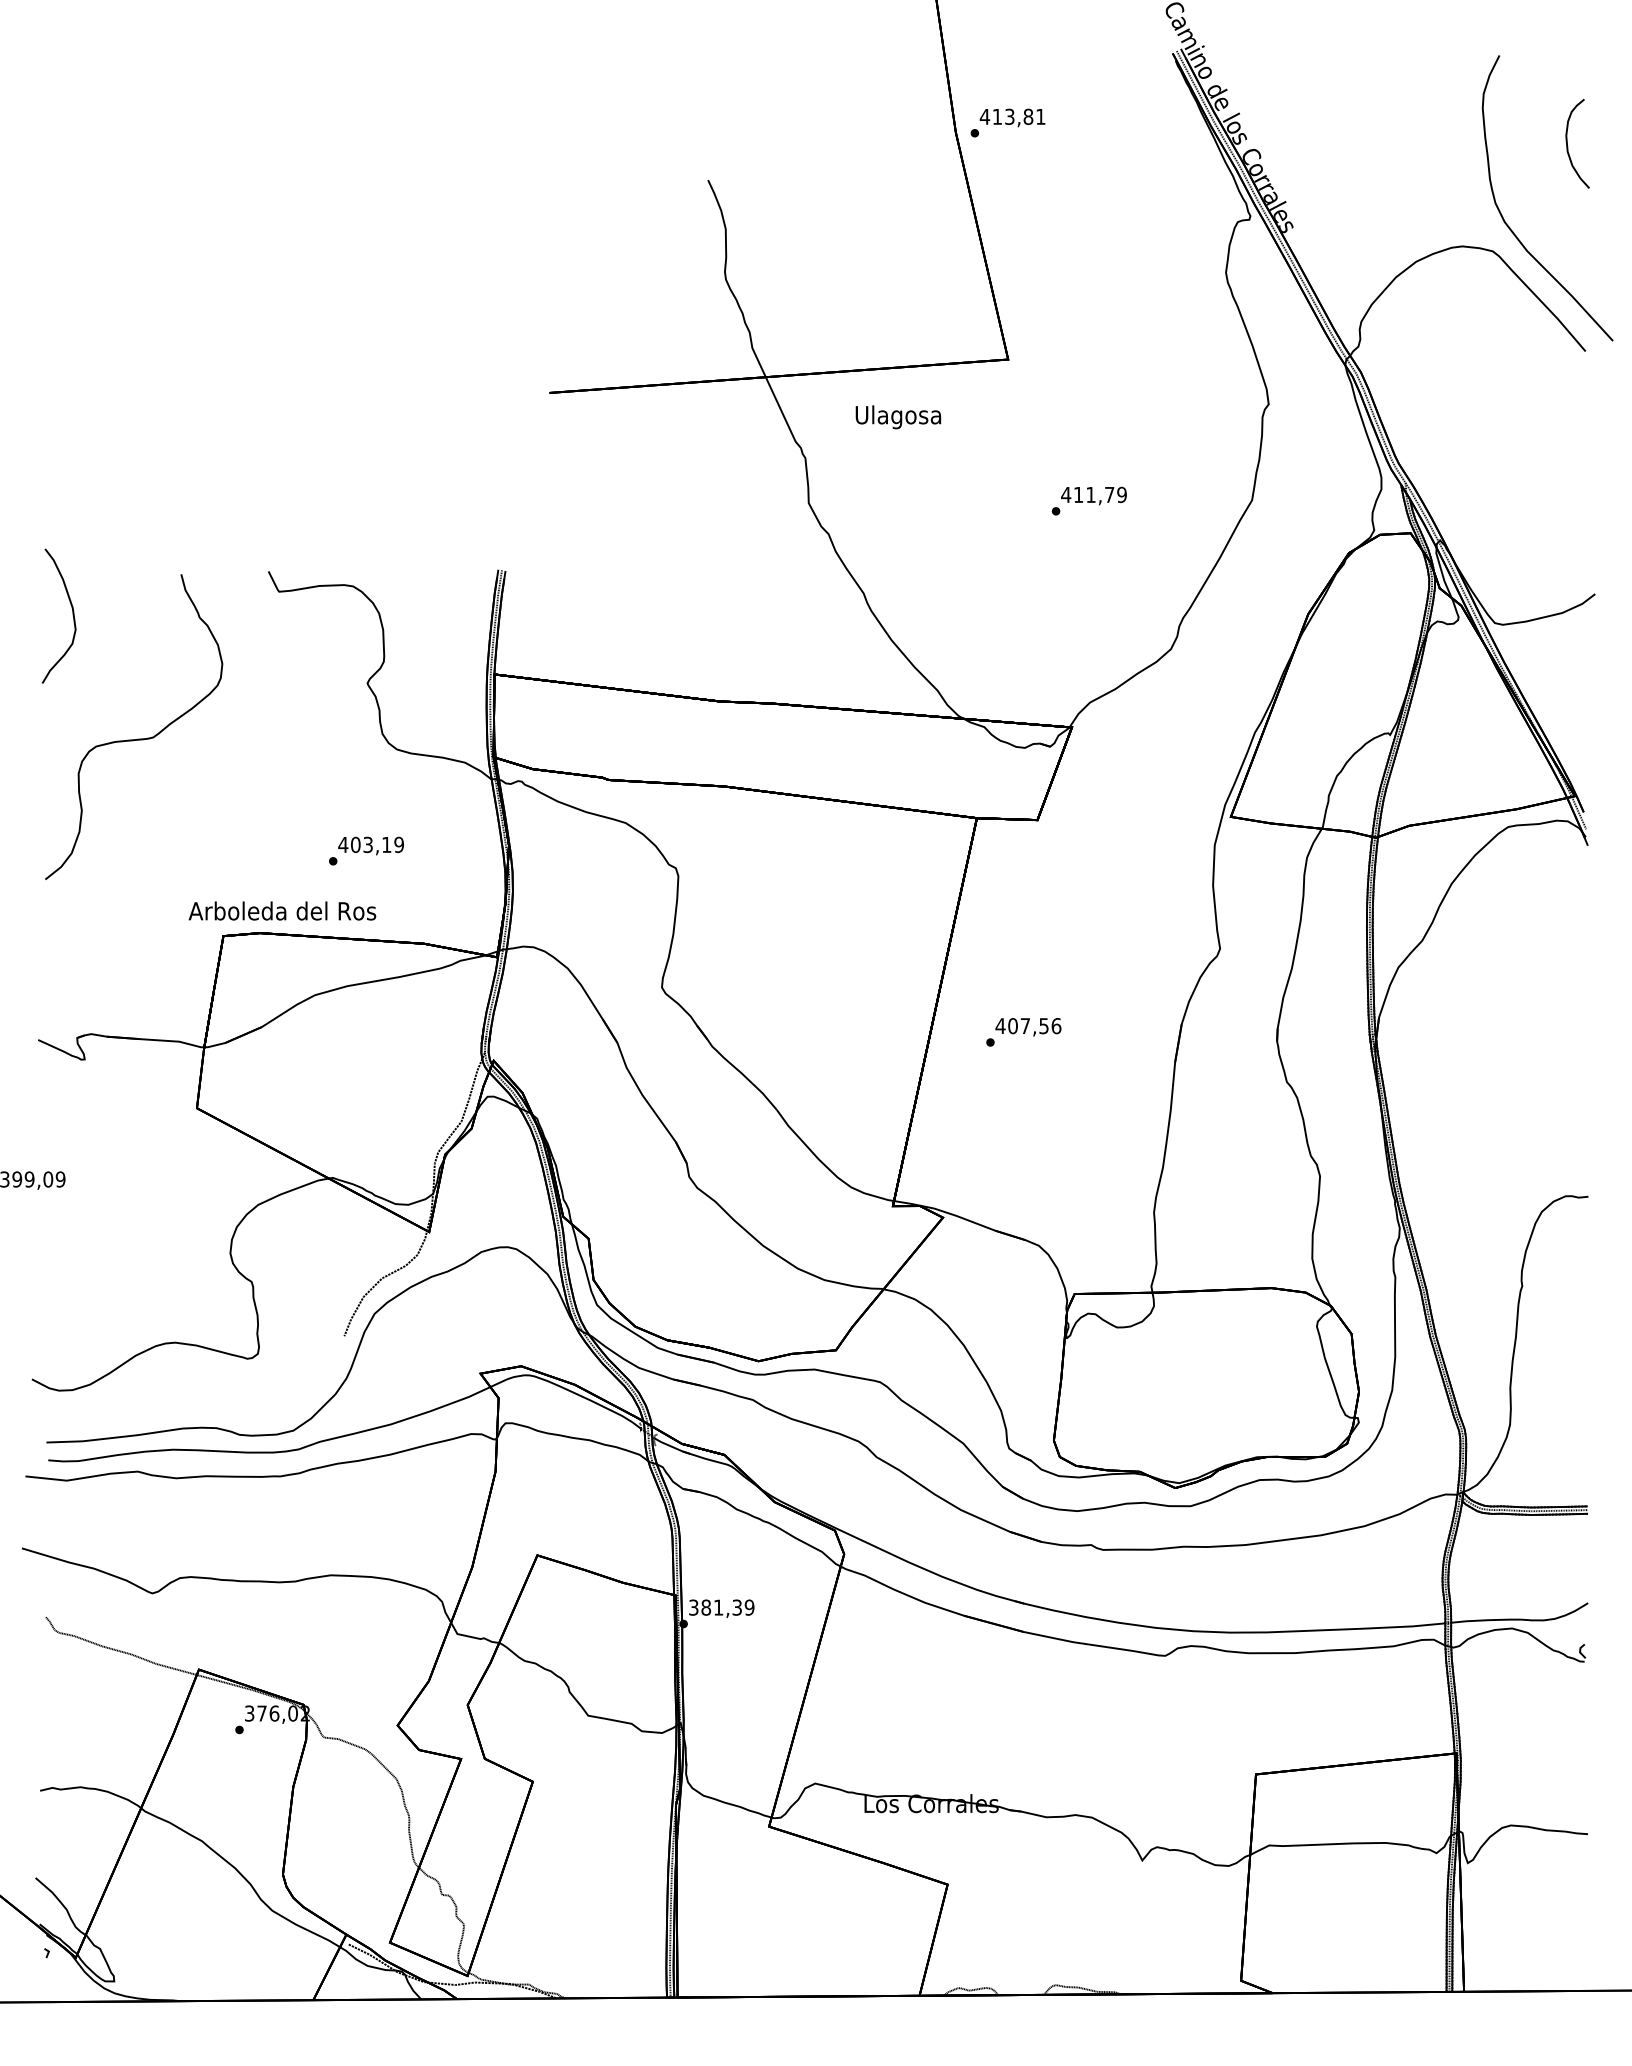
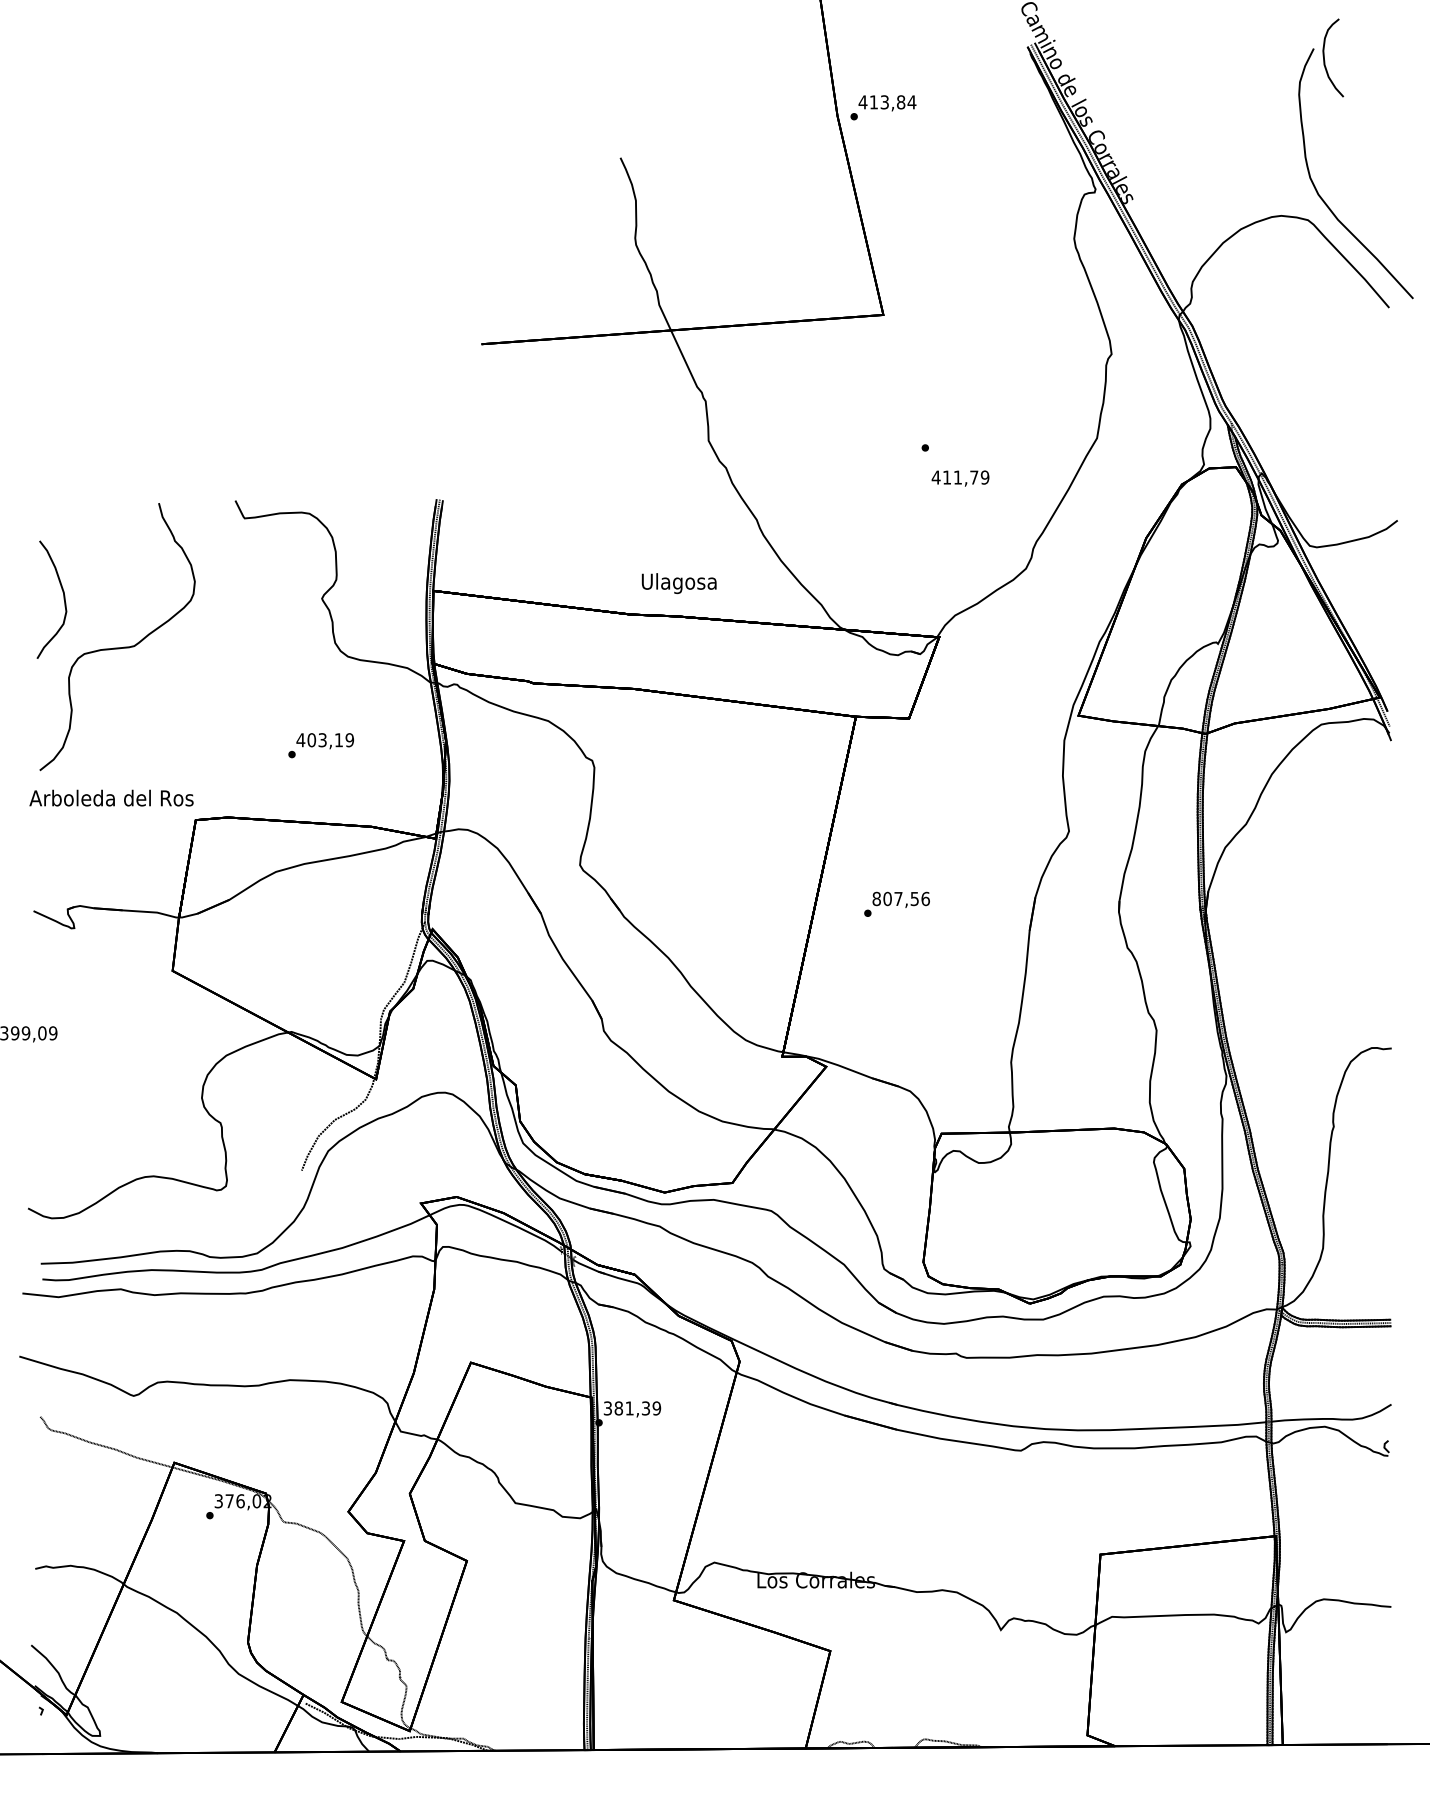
text: (1040, 117) -> (911, 102), 413,81 -> 413,84
curve: (1568, 146) -> (1325, 60), moved
text: (897, 417) -> (678, 583), moved
text: (1093, 495) -> (960, 478), moved
curve: (72, 615) -> (63, 599), moved
text: (282, 910) -> (111, 797), moved
text: (1000, 1025) -> (876, 898), 407,56 -> 807,56

